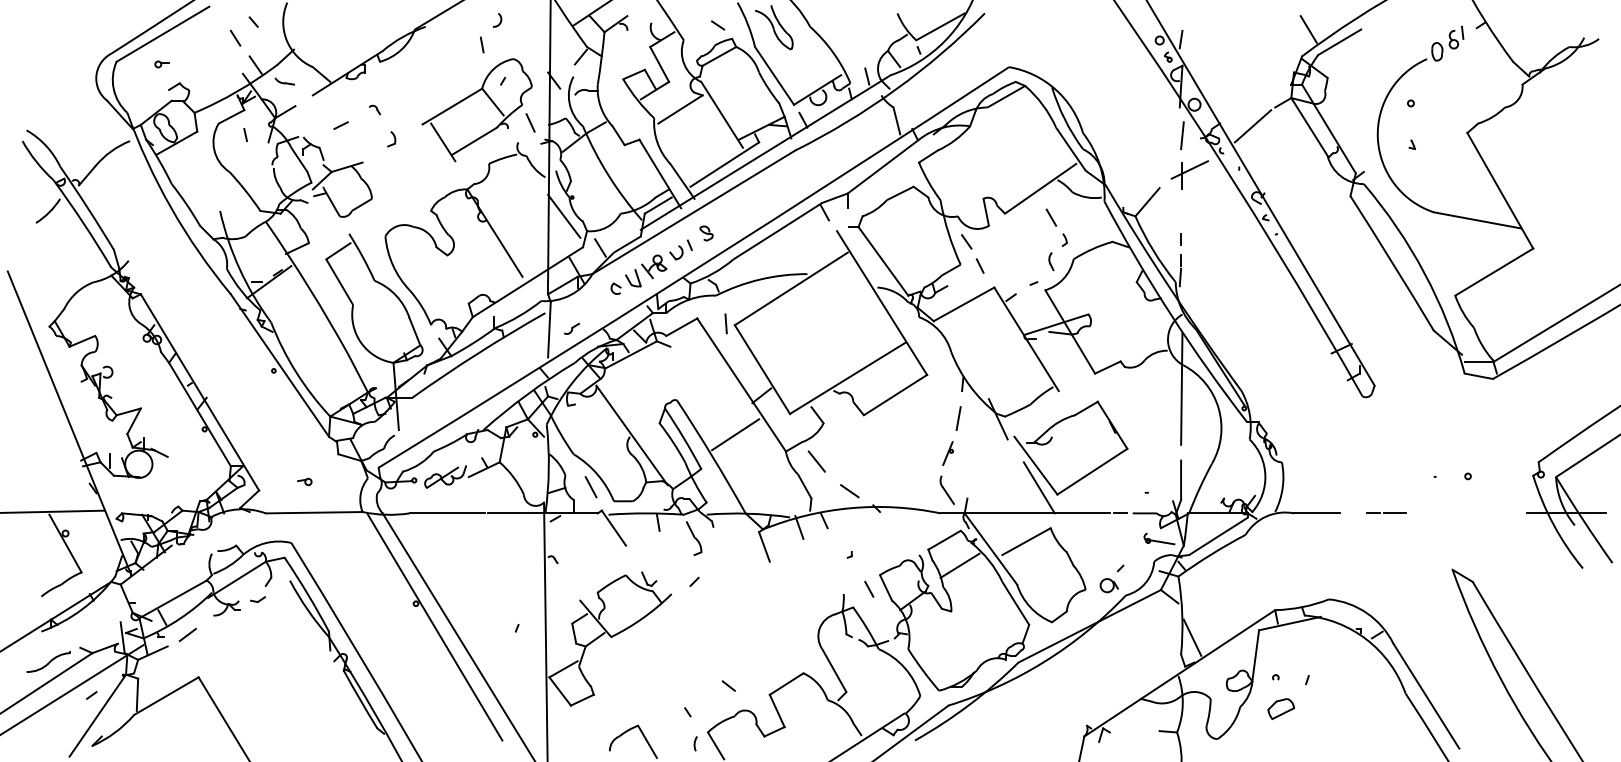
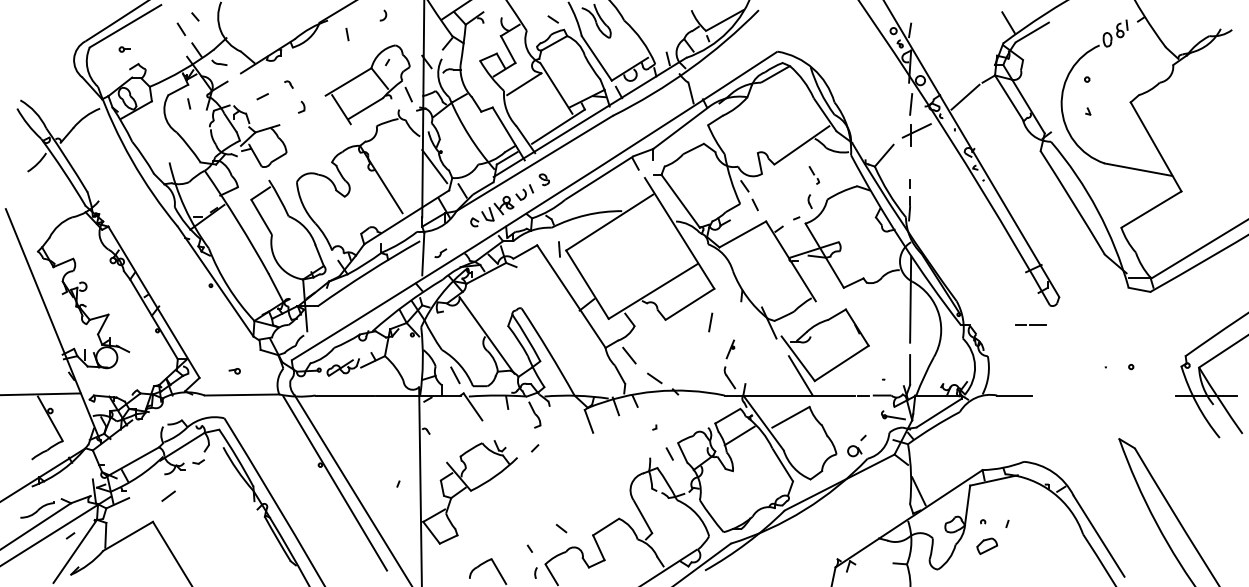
line: (482, 44) -> (347, 34), moved
part: (1057, 227) -> (814, 175), size x0.6
line: (958, 418) -> (710, 322), moved
line: (735, 434) -> (566, 334), removed
line: (1385, 513) -> (1030, 324), moved
line: (187, 634) -> (168, 495), moved

